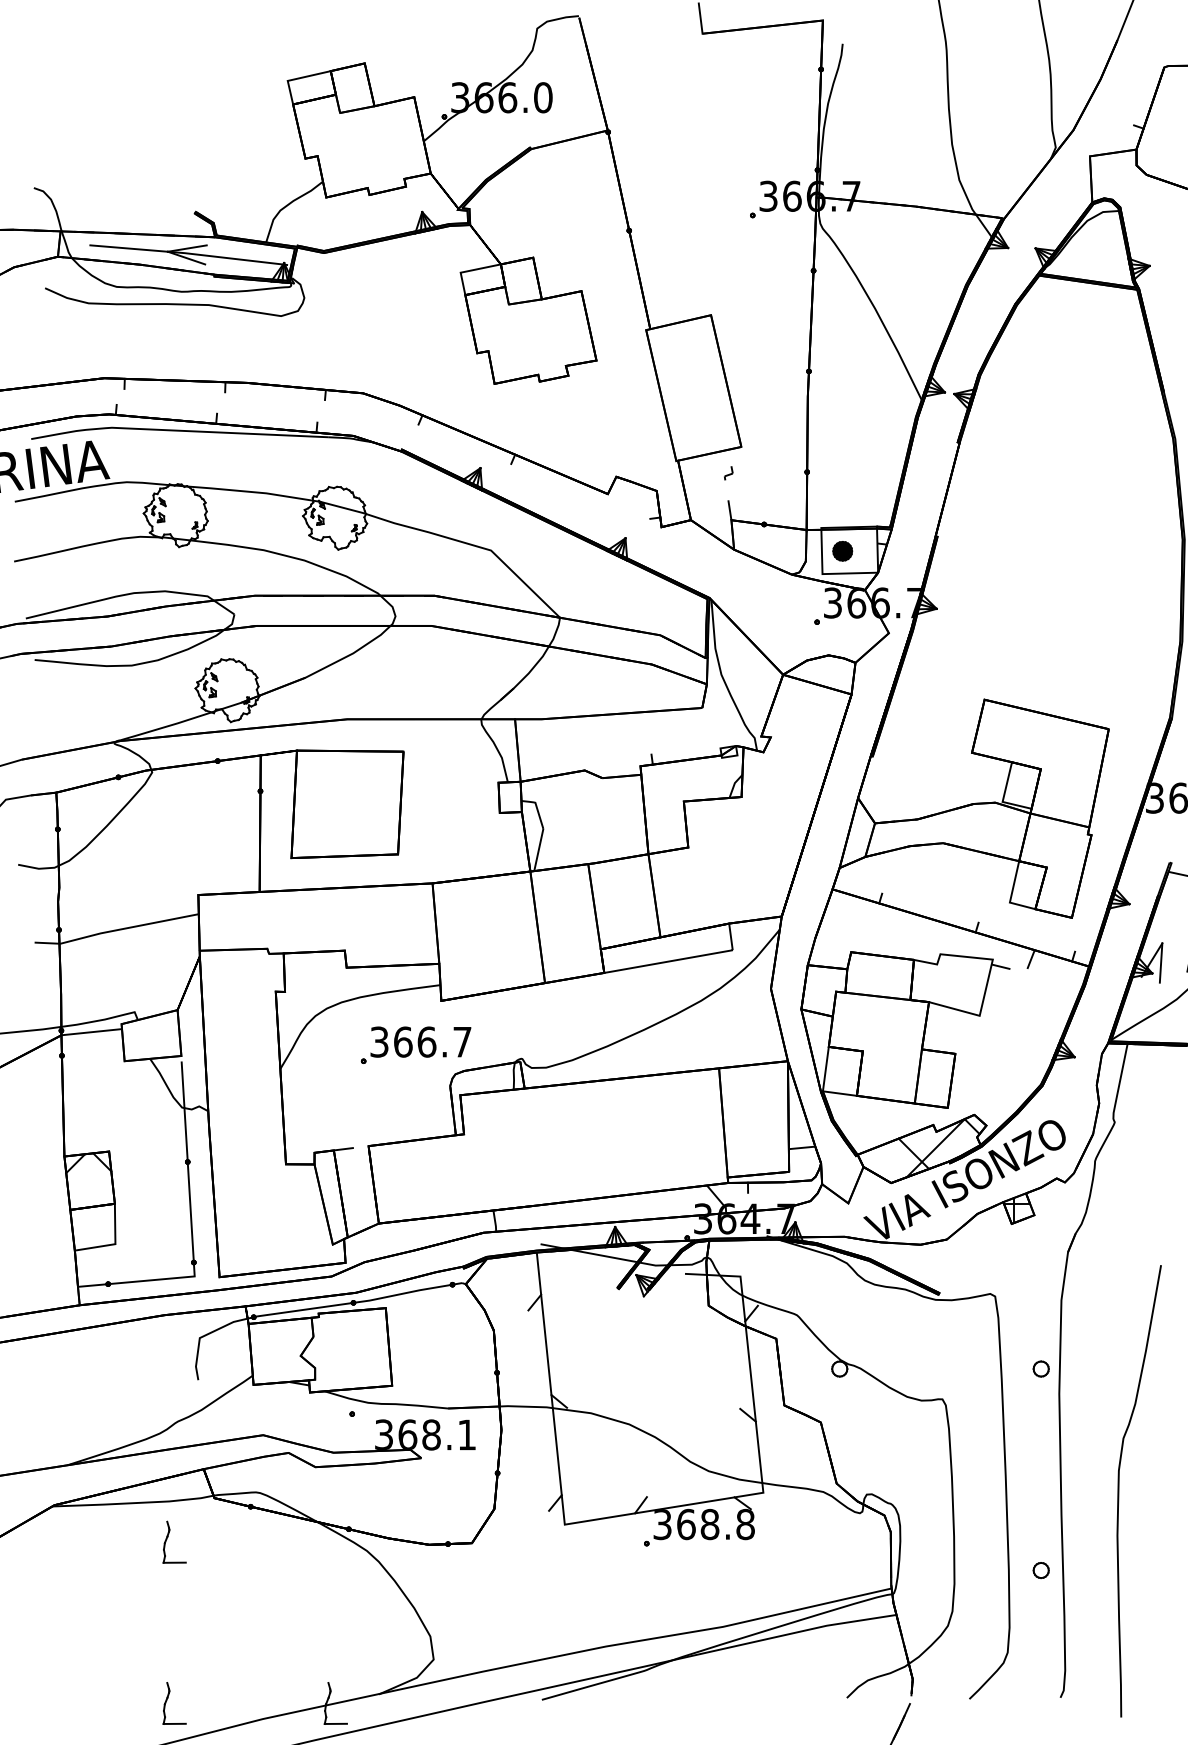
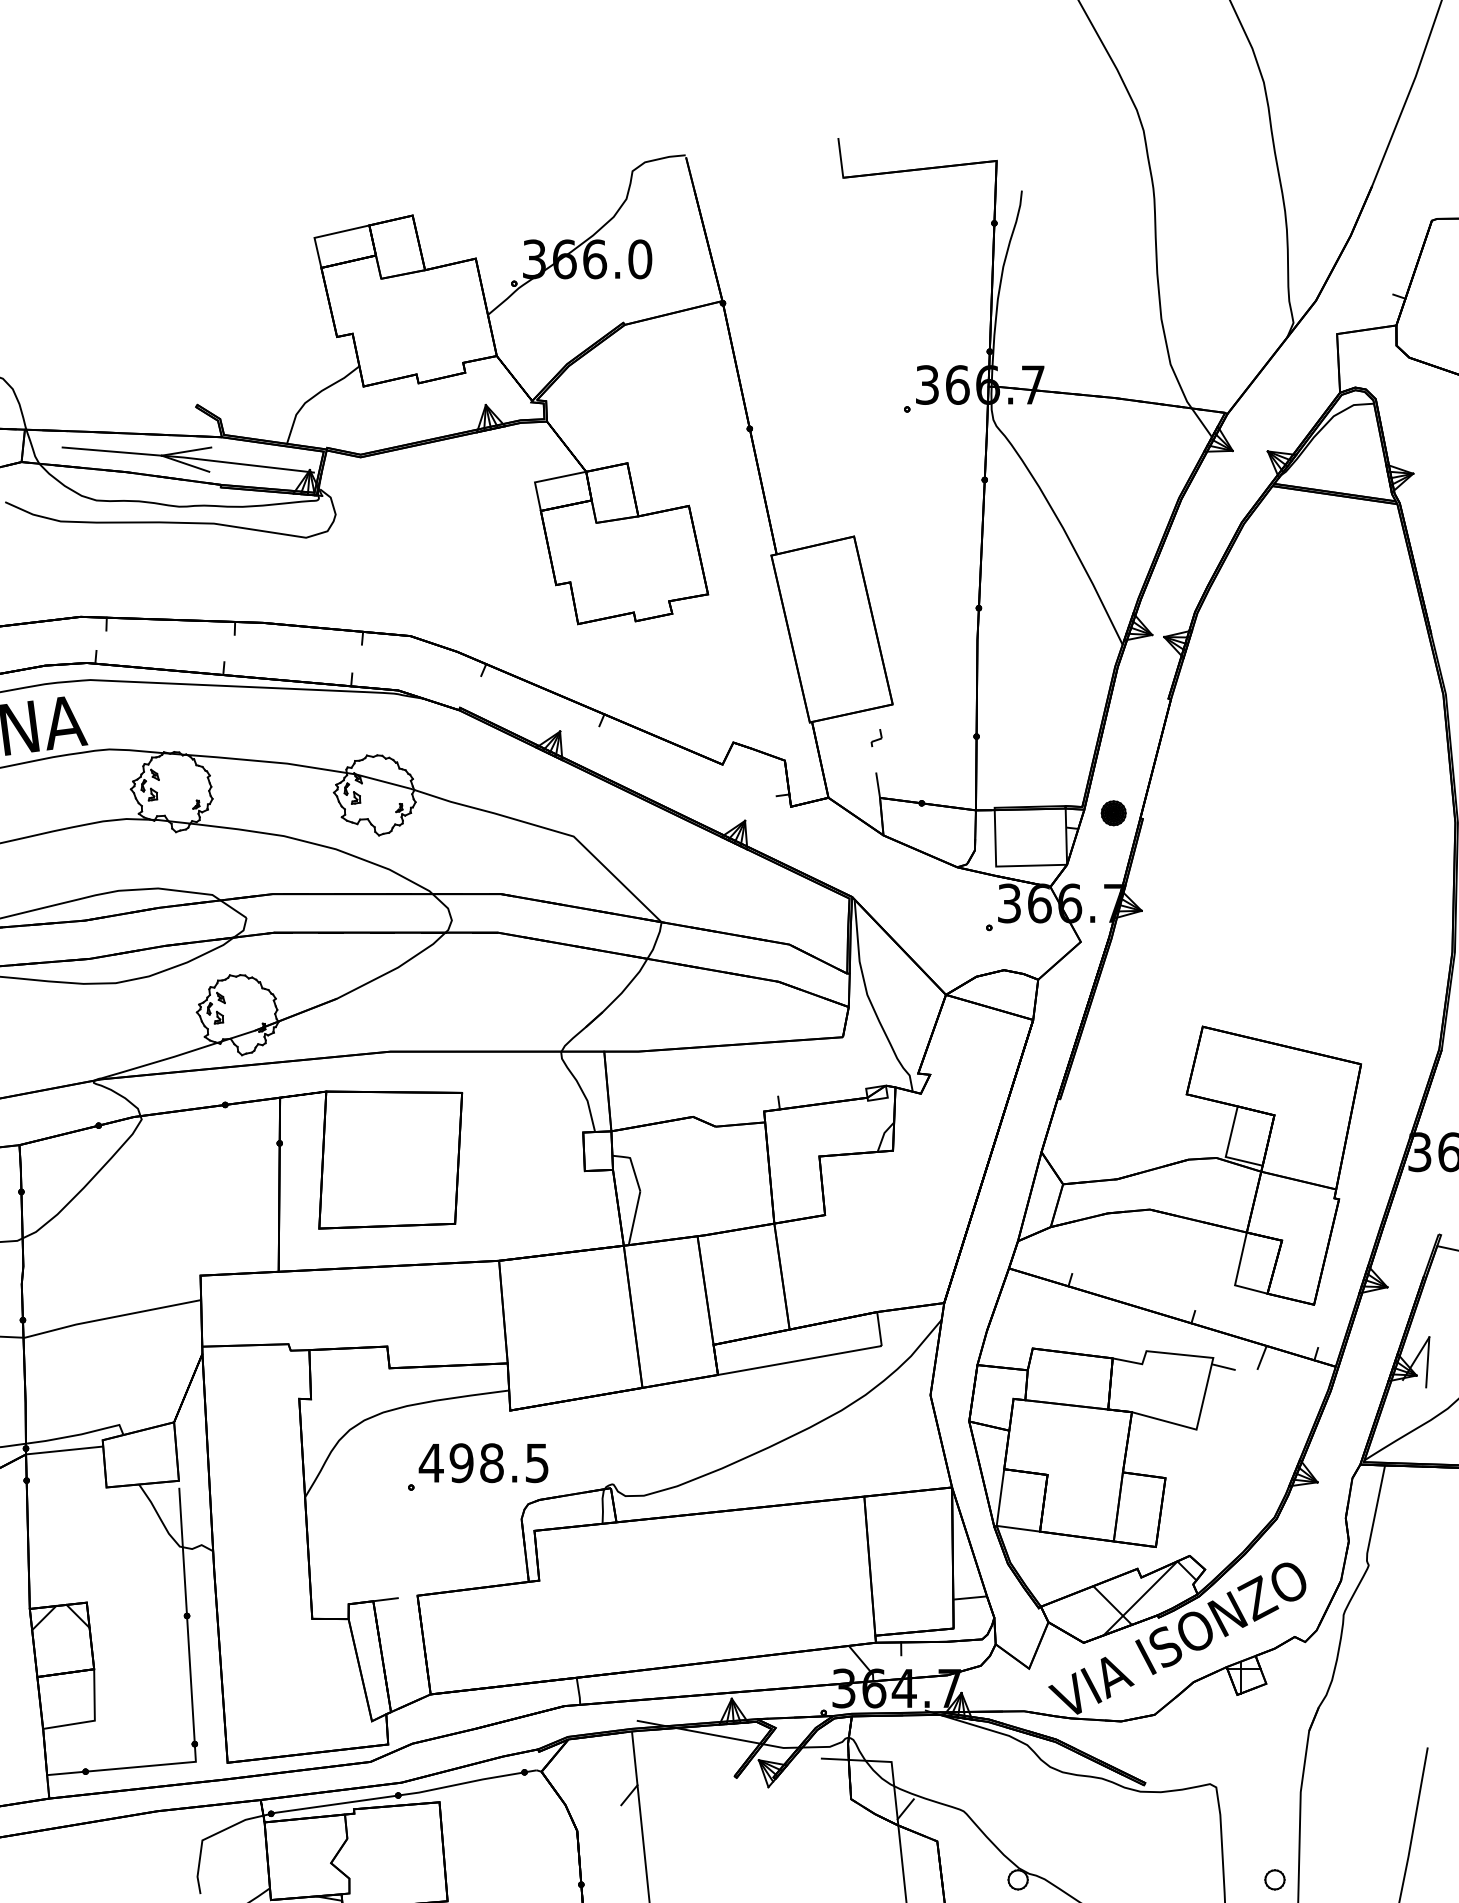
part: (842, 551) -> (1113, 813), moved
text: (420, 1041) -> (483, 1462), 366.7 -> 498.5

